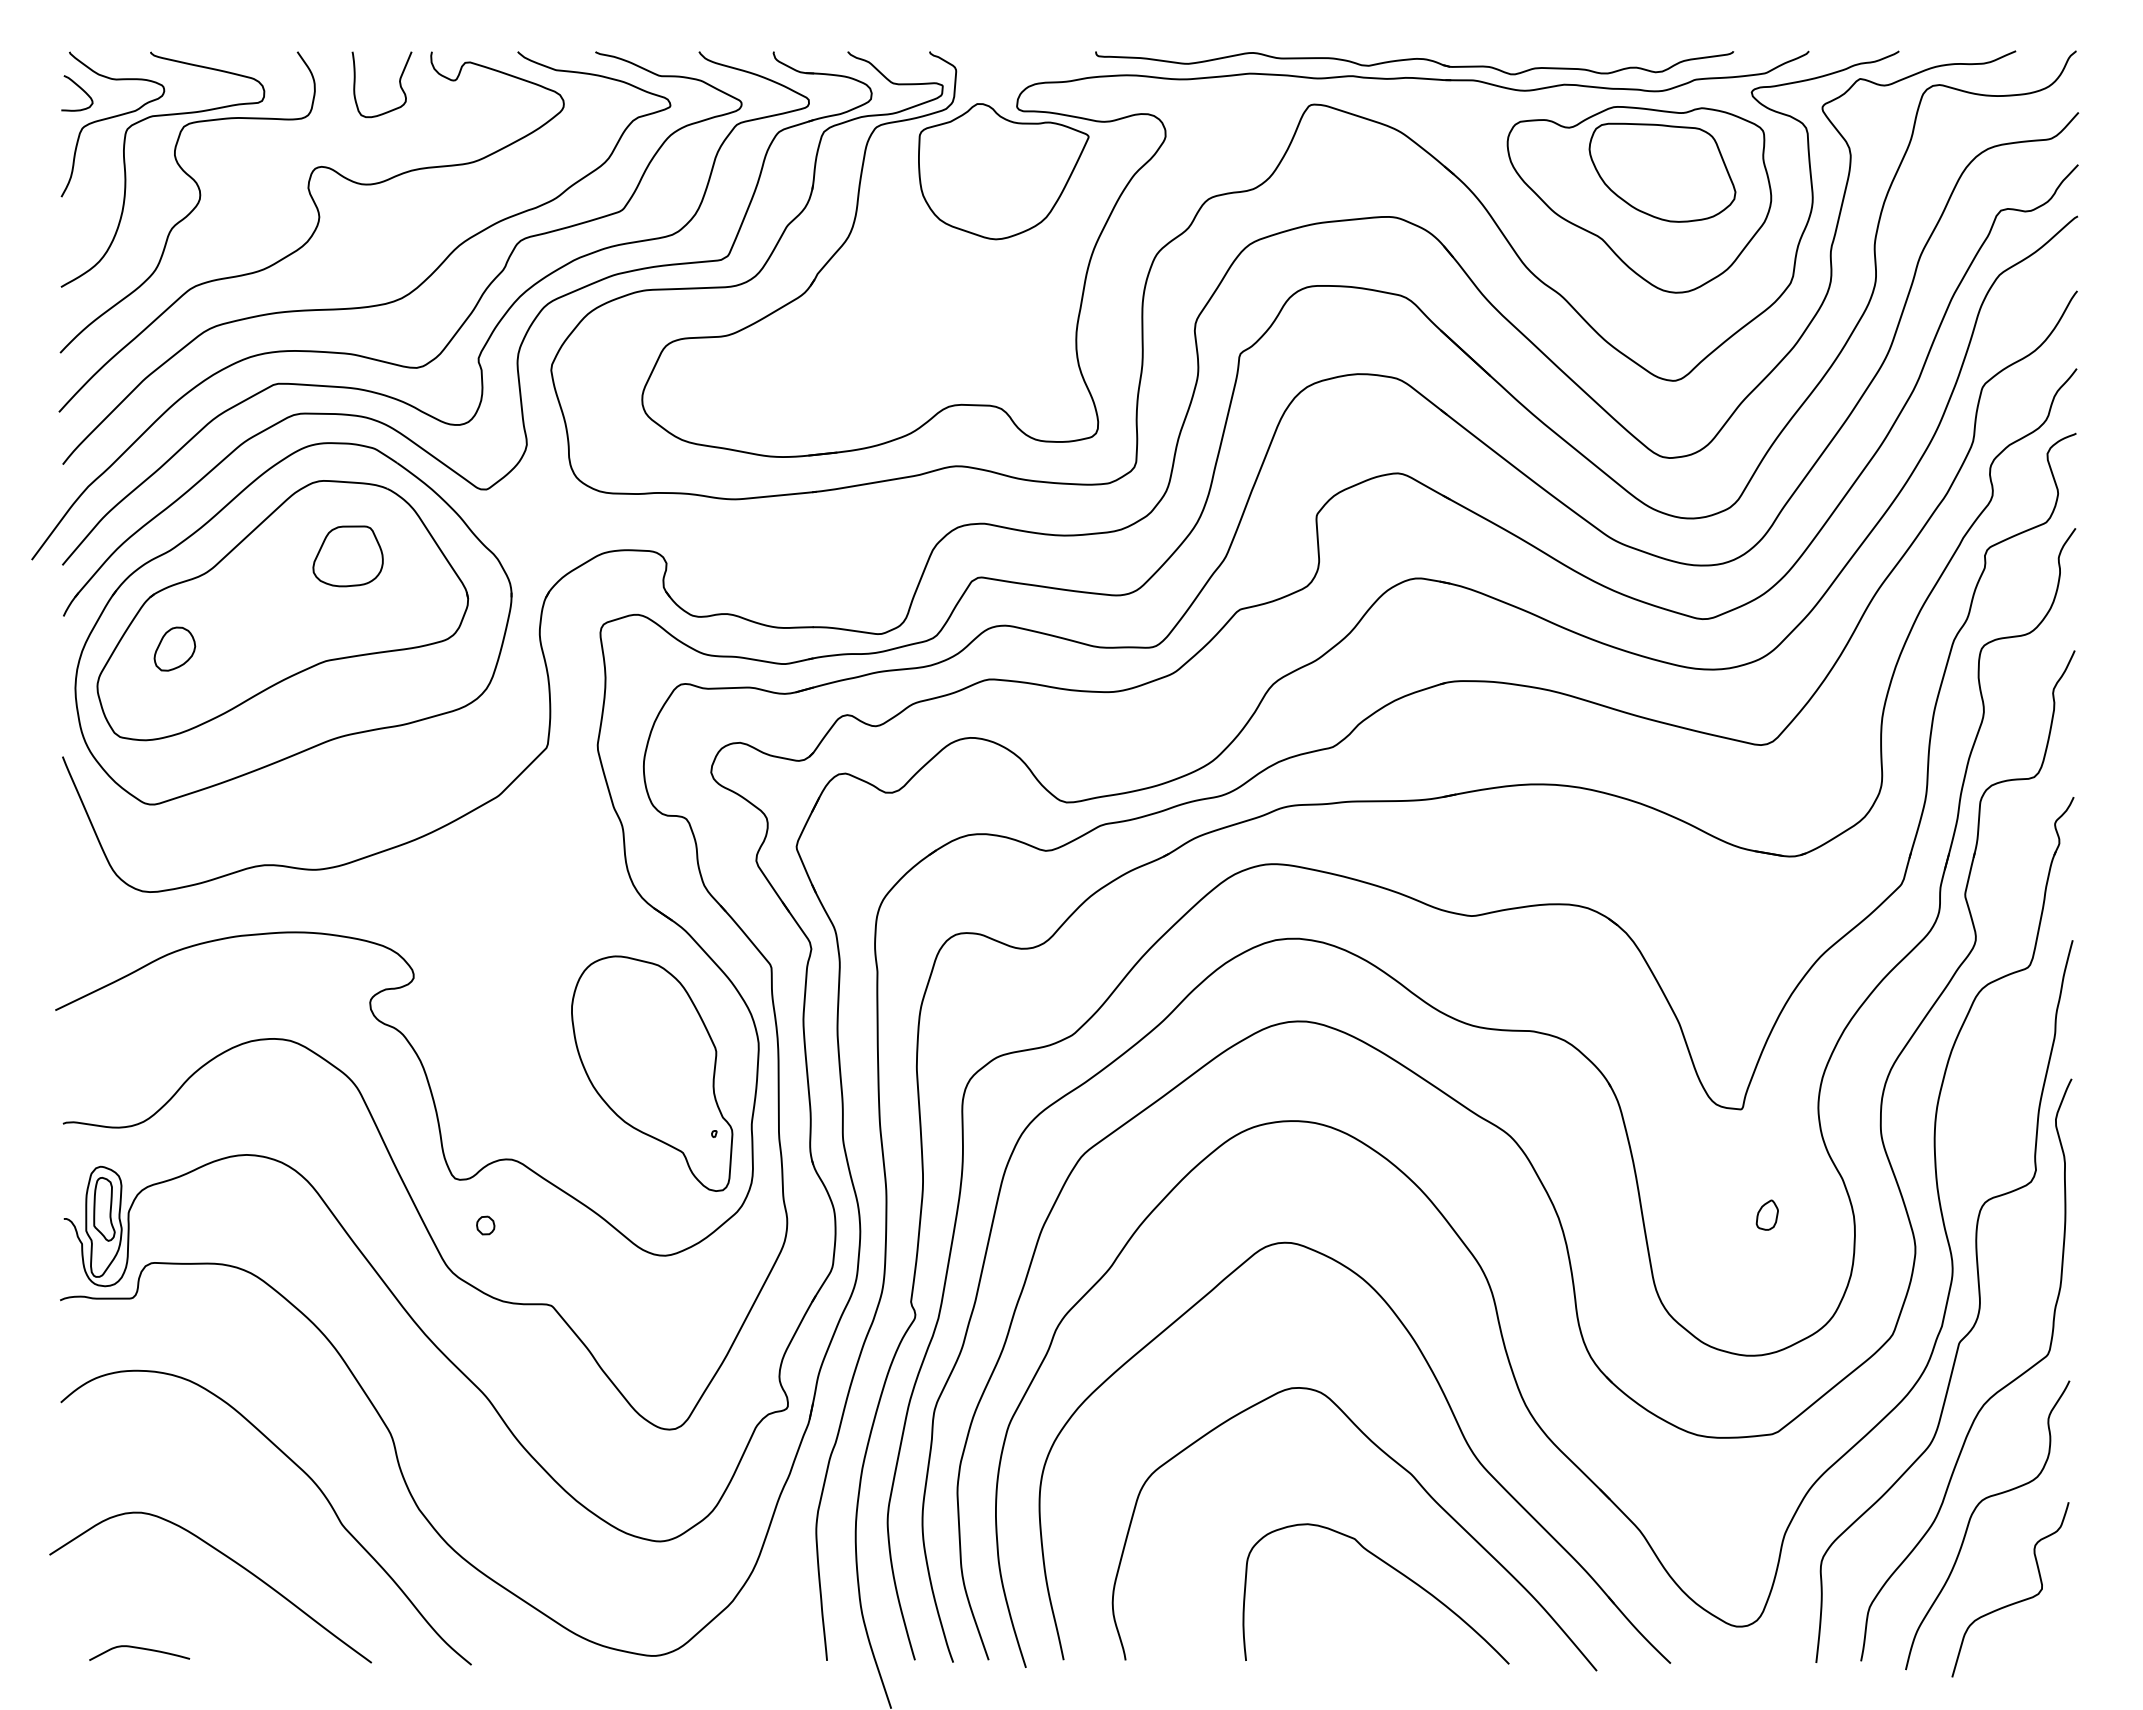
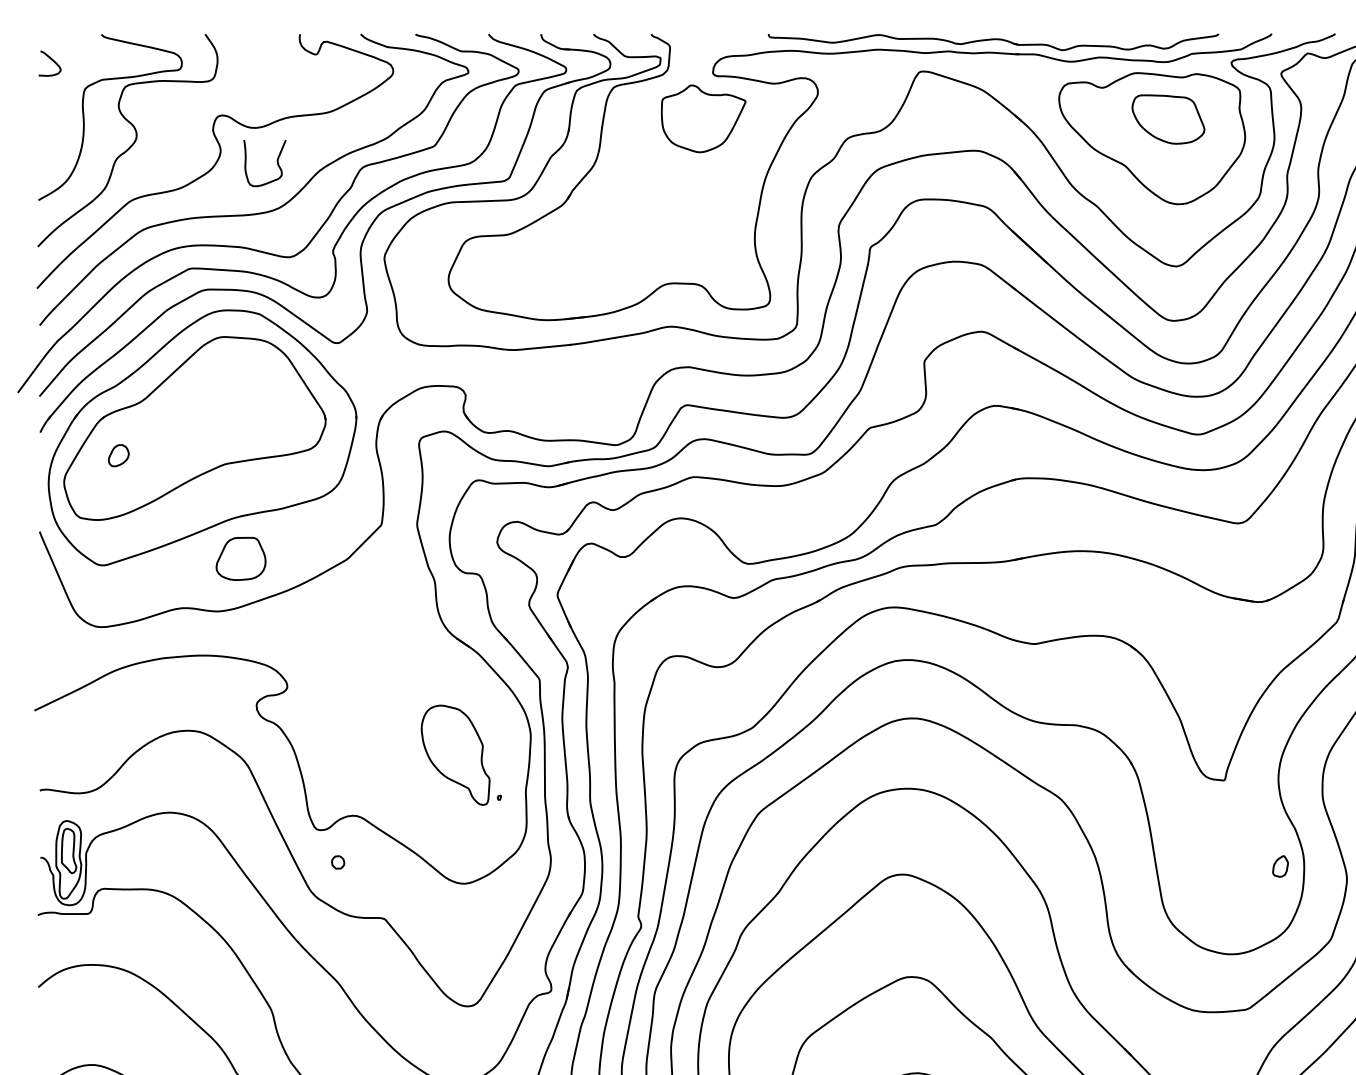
curve: (399, 84) -> (277, 163), moved
curve: (112, 118) -> (74, 81), removed
part: (1003, 171) -> (703, 118), size x0.7
part: (1662, 172) -> (1168, 119), size x0.7
part: (347, 556) -> (240, 559), moved
part: (174, 648) -> (118, 455), size x0.7
part: (652, 1073) -> (455, 755), size x0.6
part: (1766, 1214) -> (1279, 865), moved

